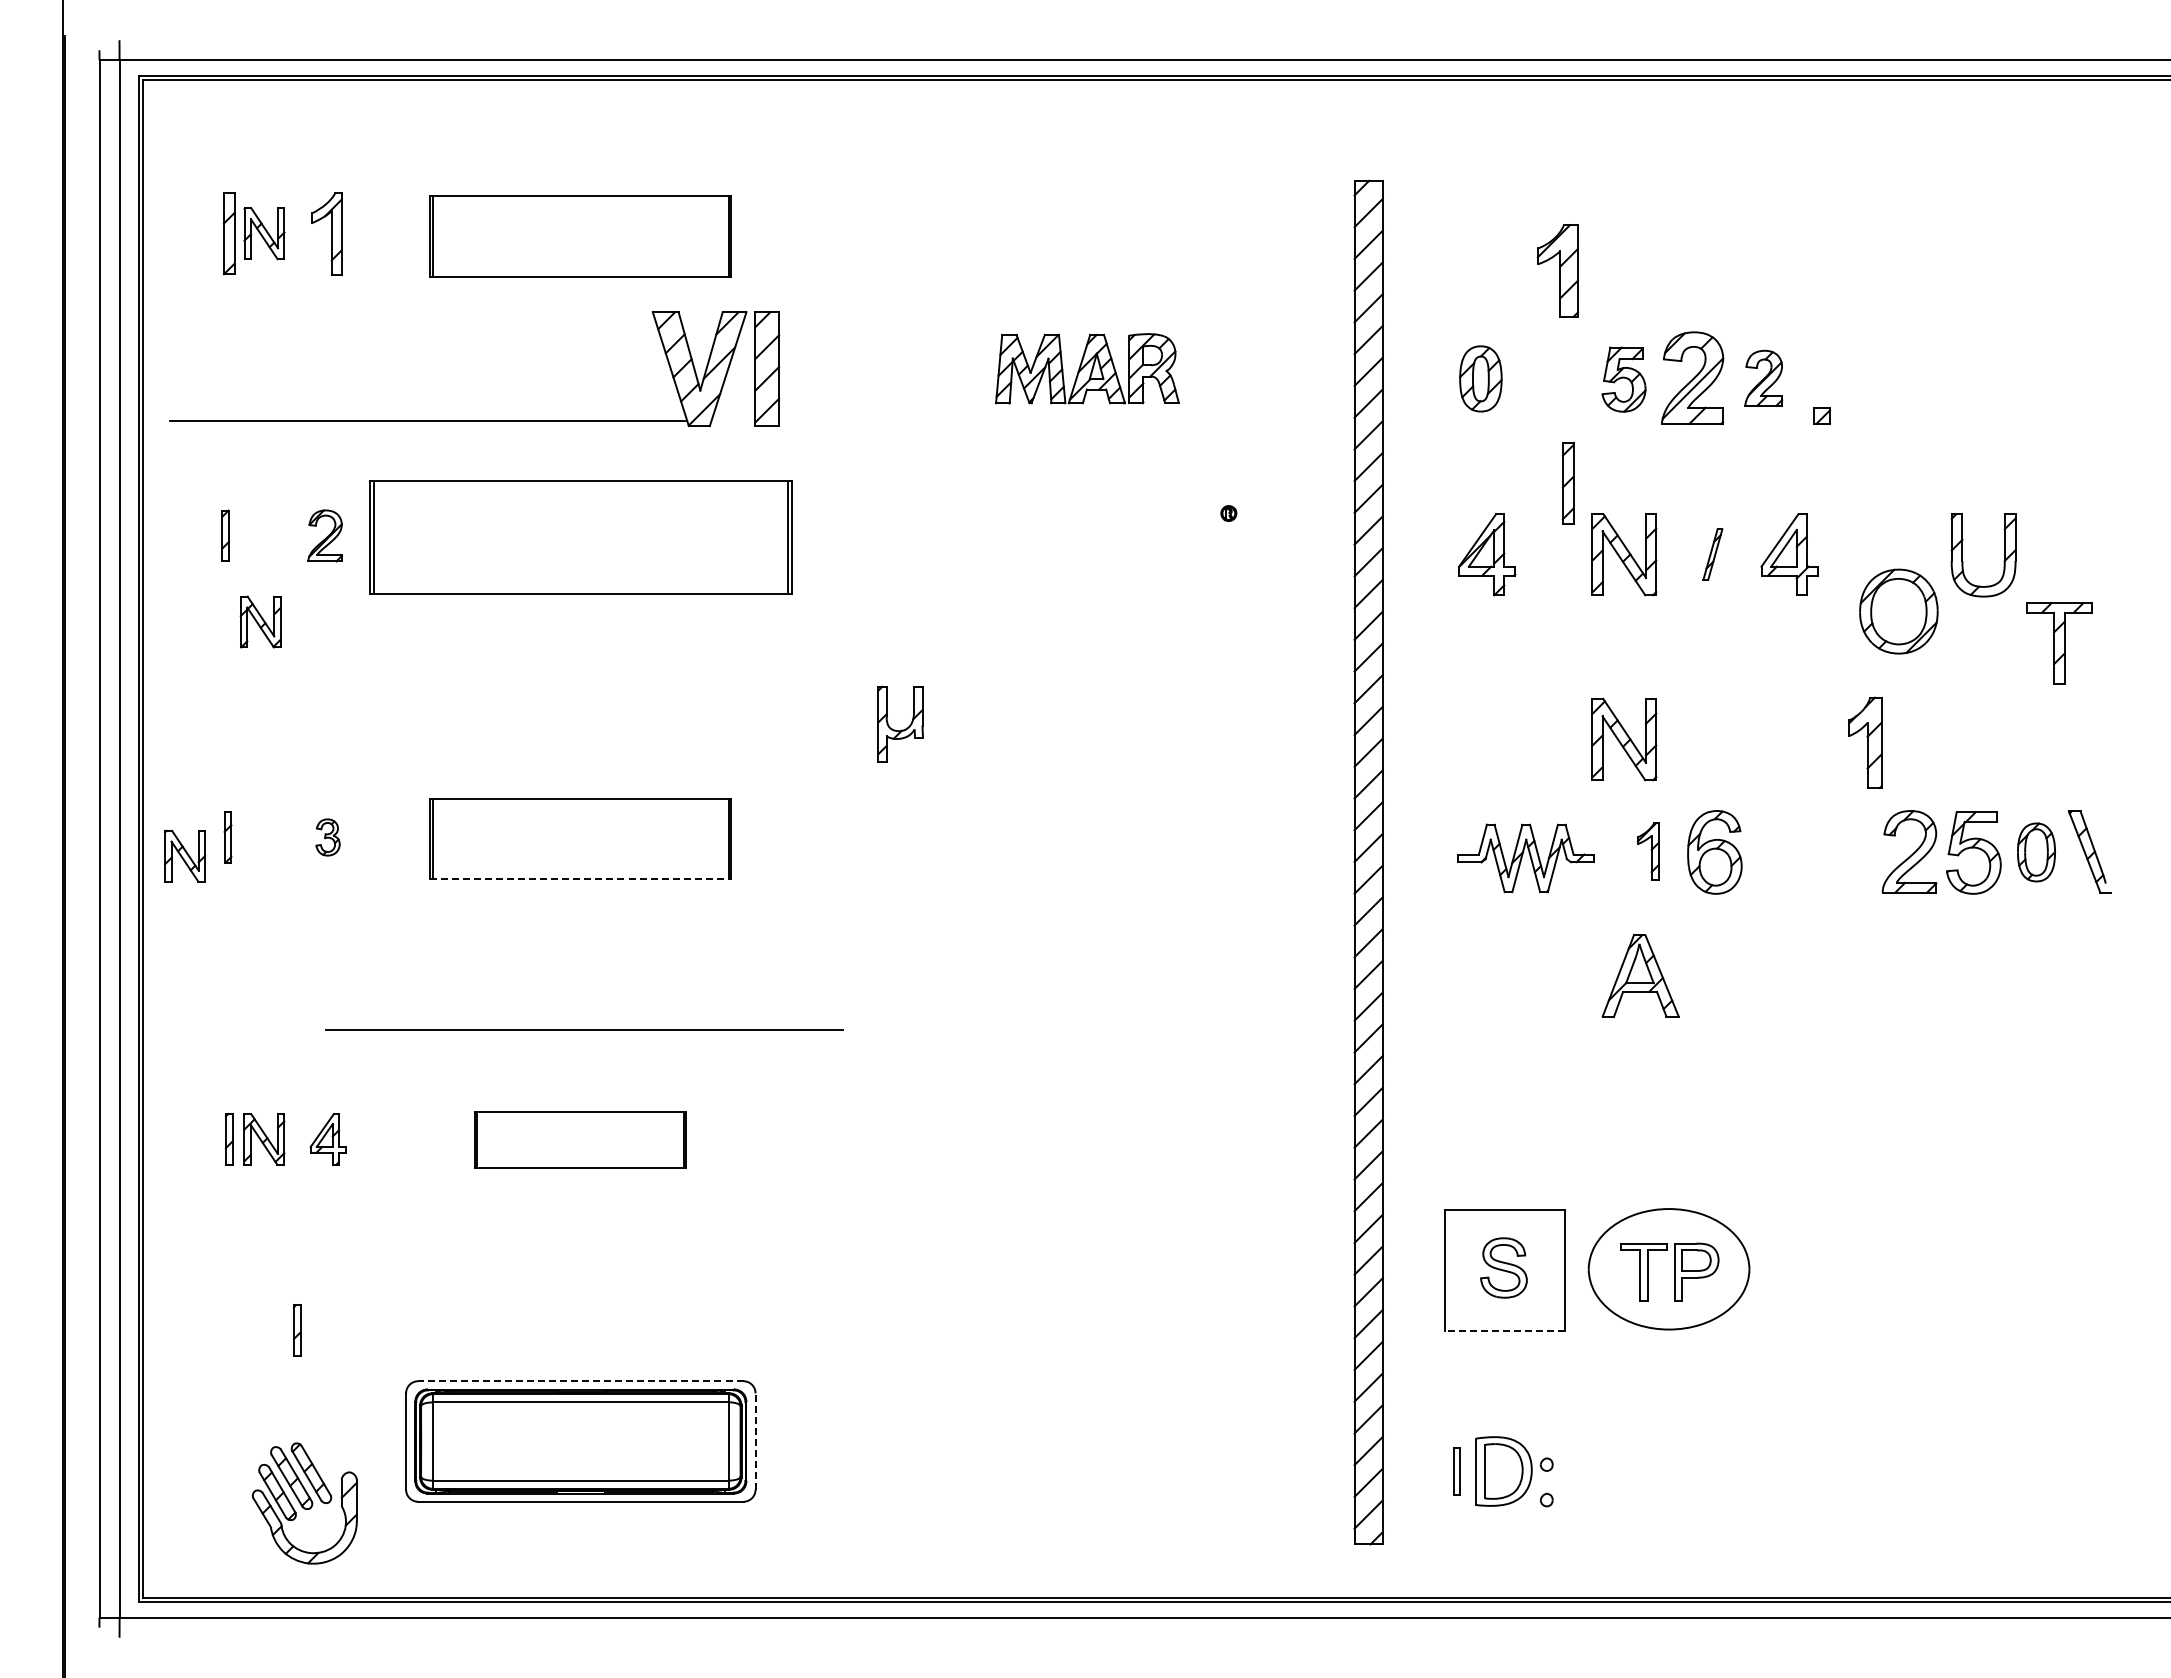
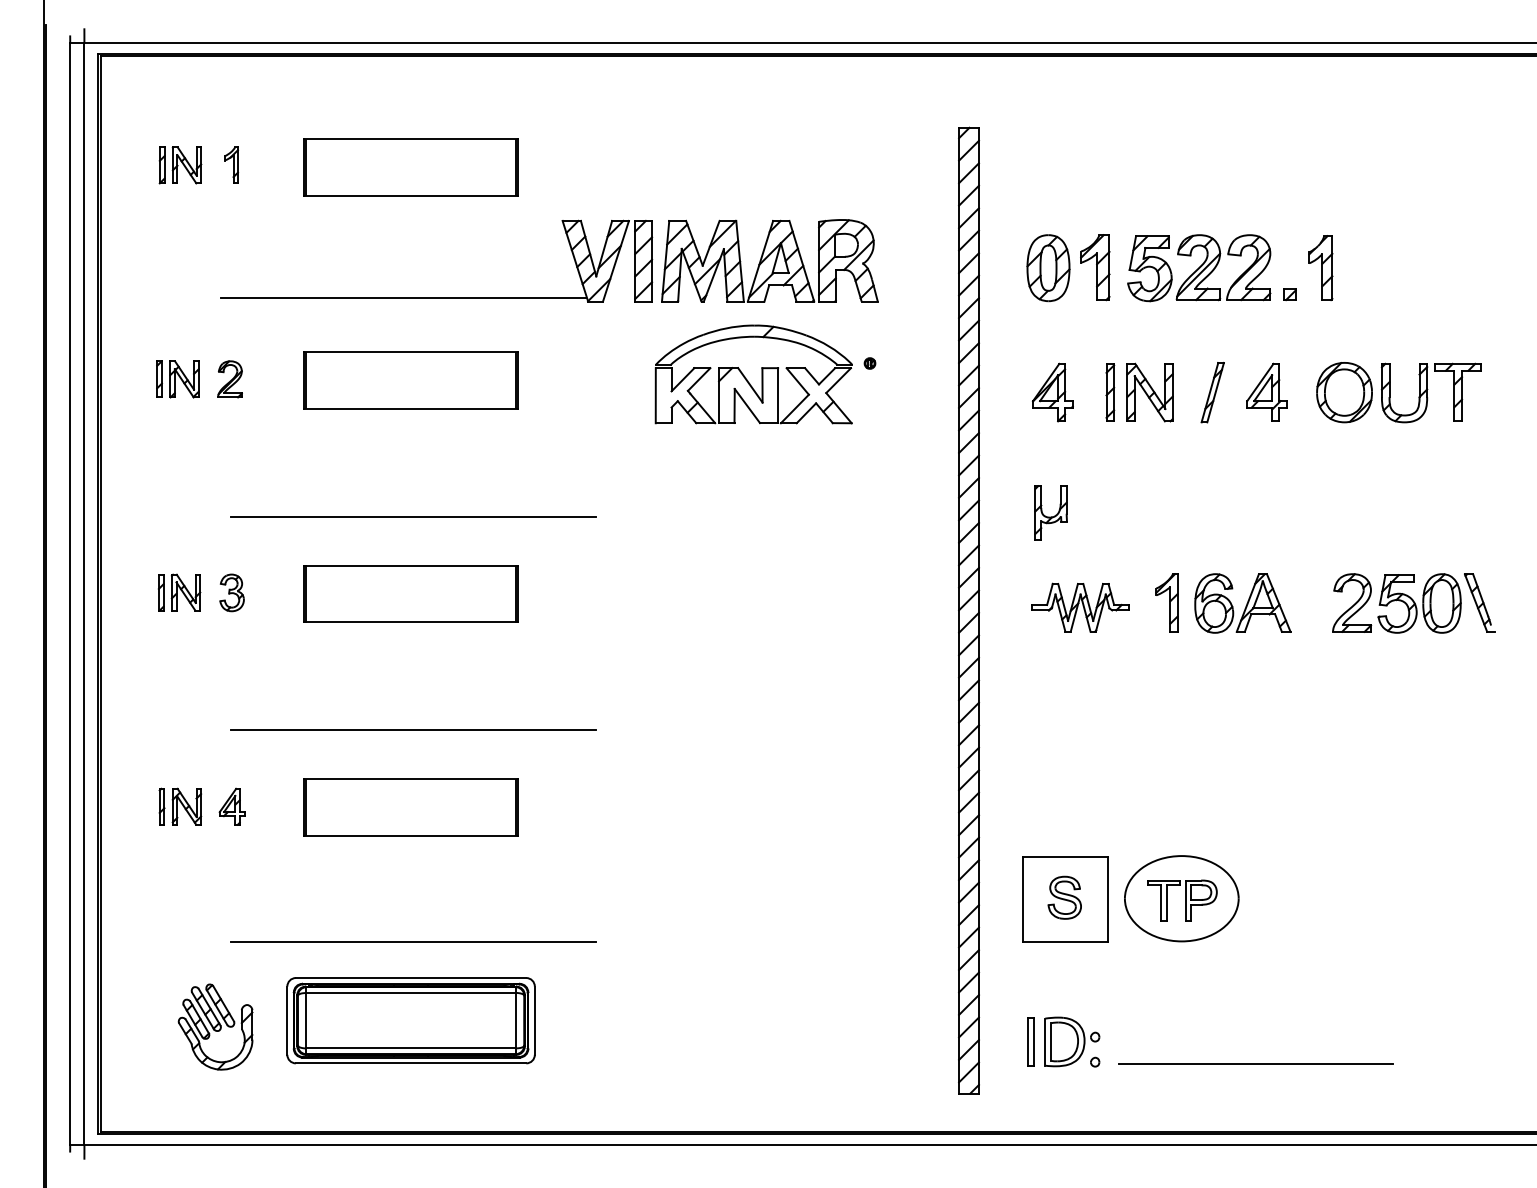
part: (229, 233) -> (162, 165), size x0.62
part: (327, 233) -> (231, 165), size x0.62
part: (1557, 271) -> (1094, 267), moved
part: (1087, 368) -> (769, 260), size x1.67
part: (1480, 378) -> (1048, 267), size x1.43
part: (1763, 378) -> (1248, 267), size x1.67
part: (1623, 379) -> (1149, 268), size x1.43
part: (474, 420) -> (436, 297), moved
part: (1567, 483) -> (1109, 392), moved
part: (1054, 534) -> (746, 378), added
part: (580, 537) -> (410, 380), size x0.71
part: (1712, 554) -> (1212, 392), size x1.67
part: (1898, 611) -> (1344, 392), moved
part: (260, 621) -> (184, 379), moved
part: (2059, 643) -> (1458, 392), moved
line: (584, 729) -> (413, 516), added
part: (901, 729) -> (1051, 516), moved
part: (1624, 739) -> (1150, 523), removed
part: (1865, 742) -> (1320, 267), moved
part: (327, 837) -> (231, 592), size x1.43
part: (1648, 851) -> (1167, 602), size x1.43
part: (2036, 852) -> (1441, 603), size x1.43
part: (184, 855) -> (185, 592), moved
line: (580, 879) -> (410, 622), dashed -> solid
part: (1640, 975) -> (1263, 602), moved
part: (580, 1139) -> (410, 806), size x1.43
part: (296, 1330) -> (209, 942), removed
line: (584, 1330) -> (413, 942), added
line: (1504, 1330) -> (1065, 942), dashed -> solid
line: (580, 1381) -> (410, 978), dashed -> solid
line: (755, 1441) -> (534, 1020), dashed -> solid
part: (1456, 1471) -> (1031, 1041), size x1.43
line: (1773, 1502) -> (1255, 1063), added
part: (304, 1503) -> (215, 1027), moved

